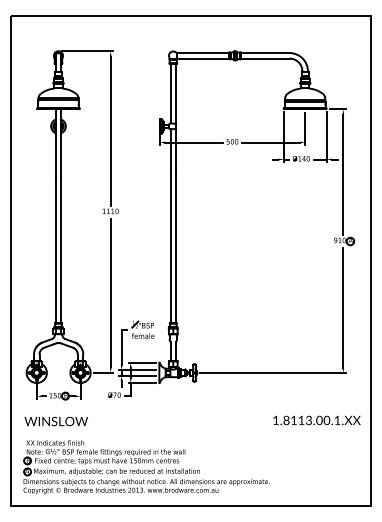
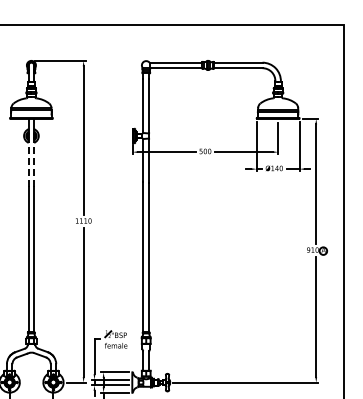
line: (55, 152) -> (28, 162), solid -> dashed
line: (61, 152) -> (34, 162), solid -> dashed

